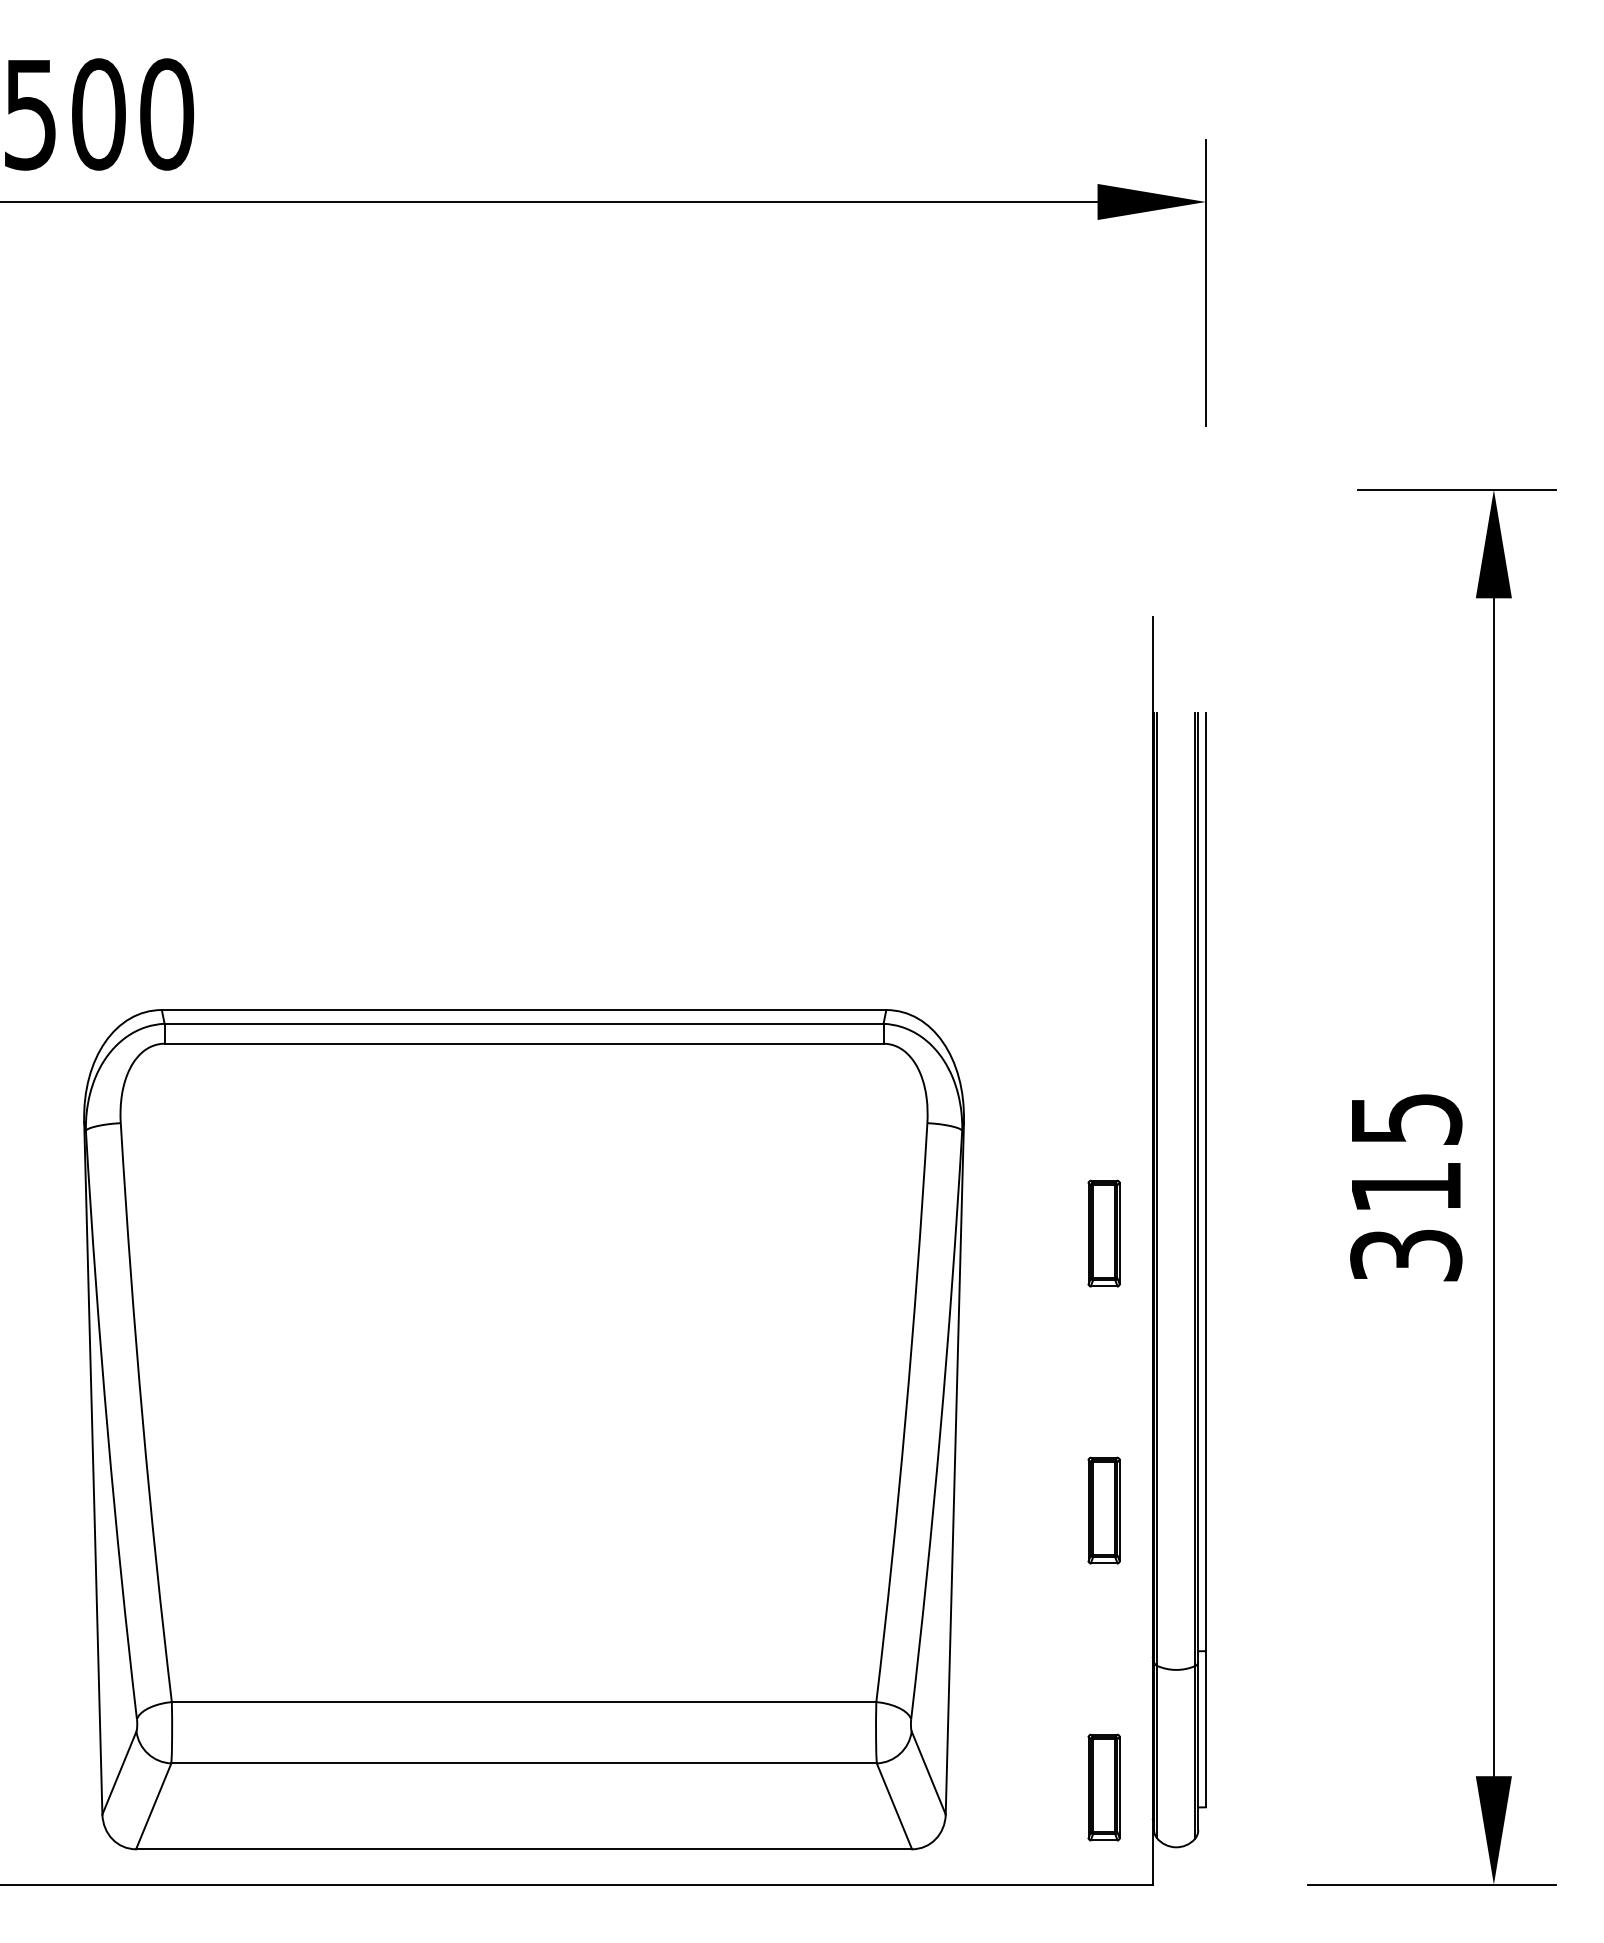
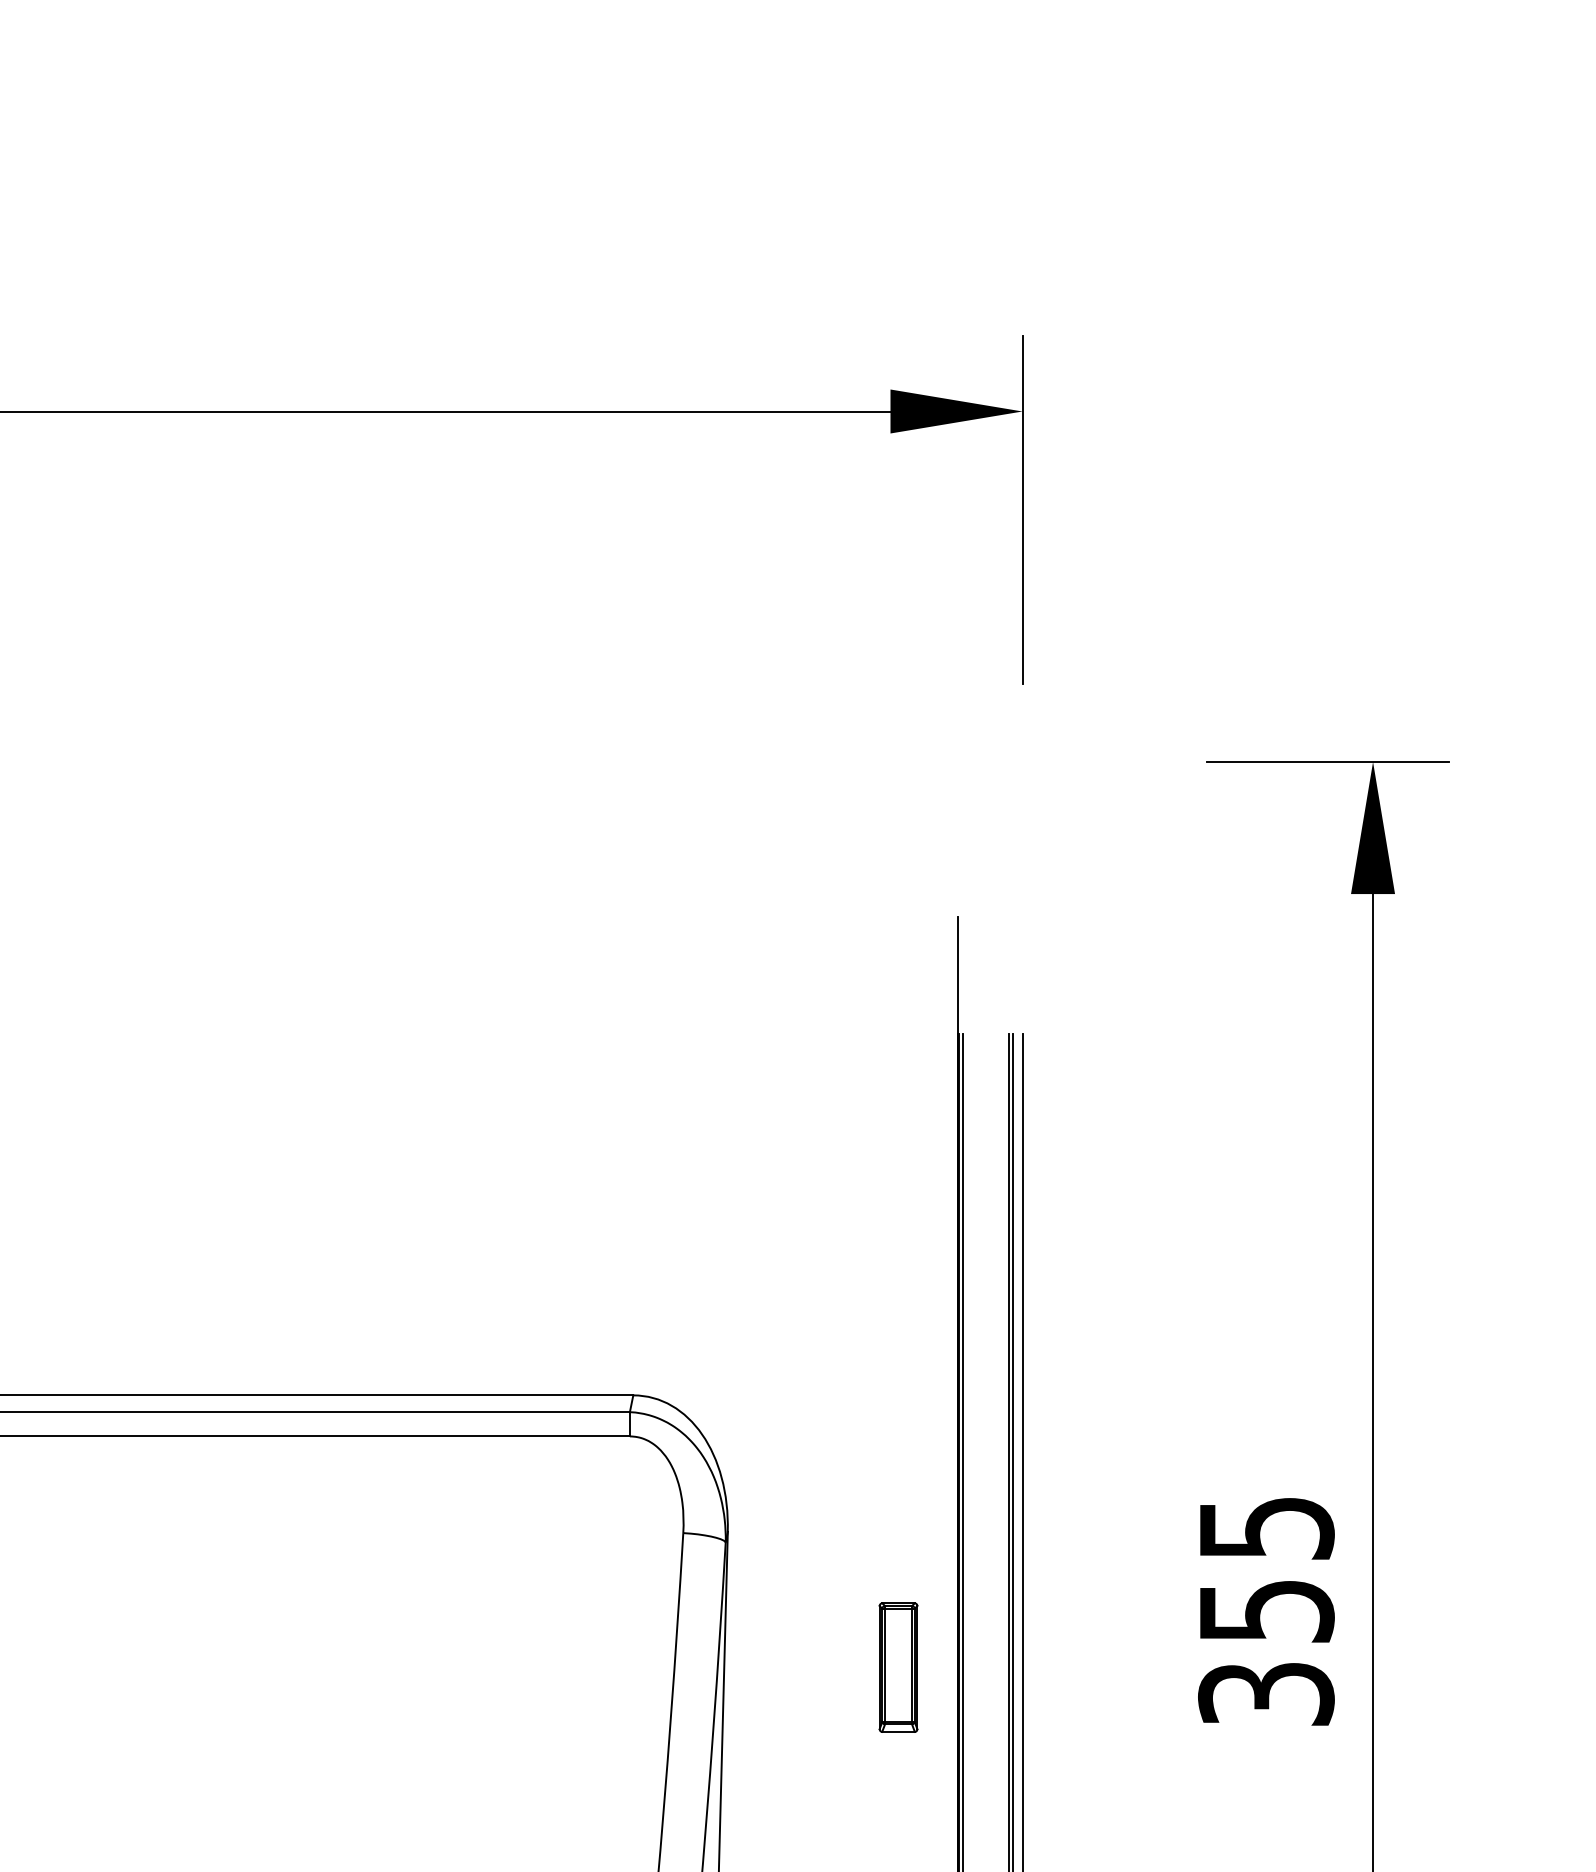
text: (1407, 1187) -> (1267, 1611), 315 -> 355

